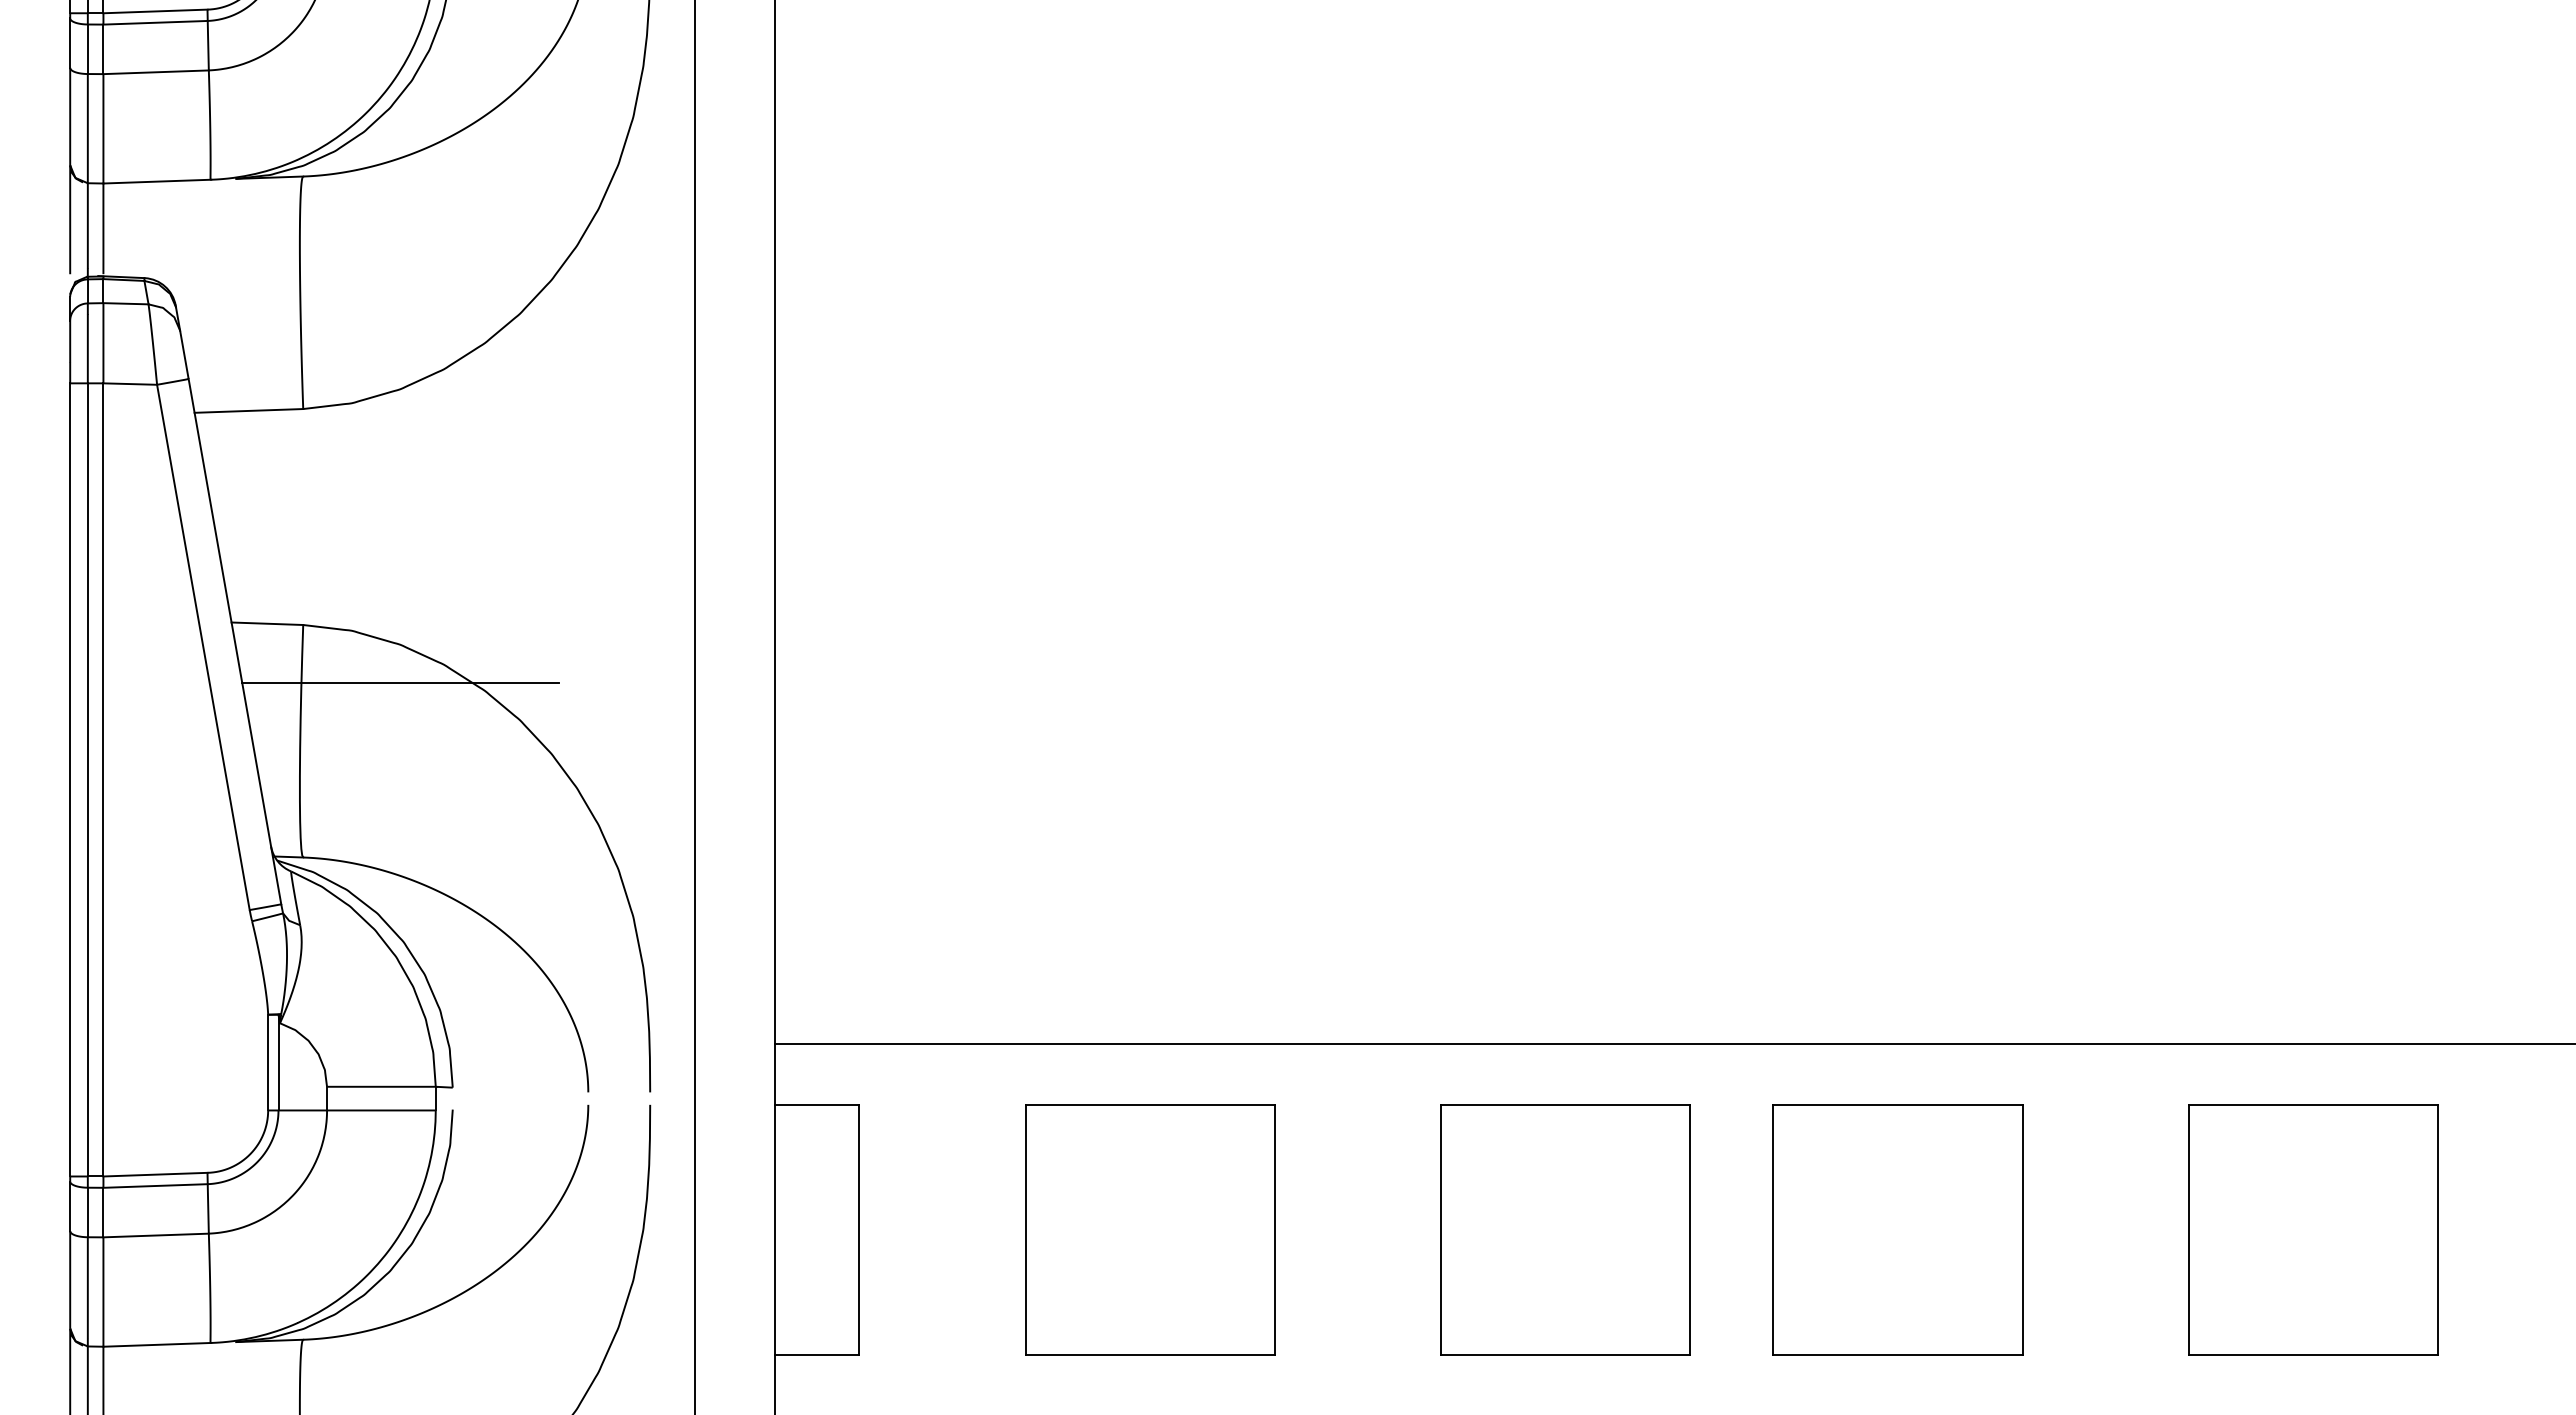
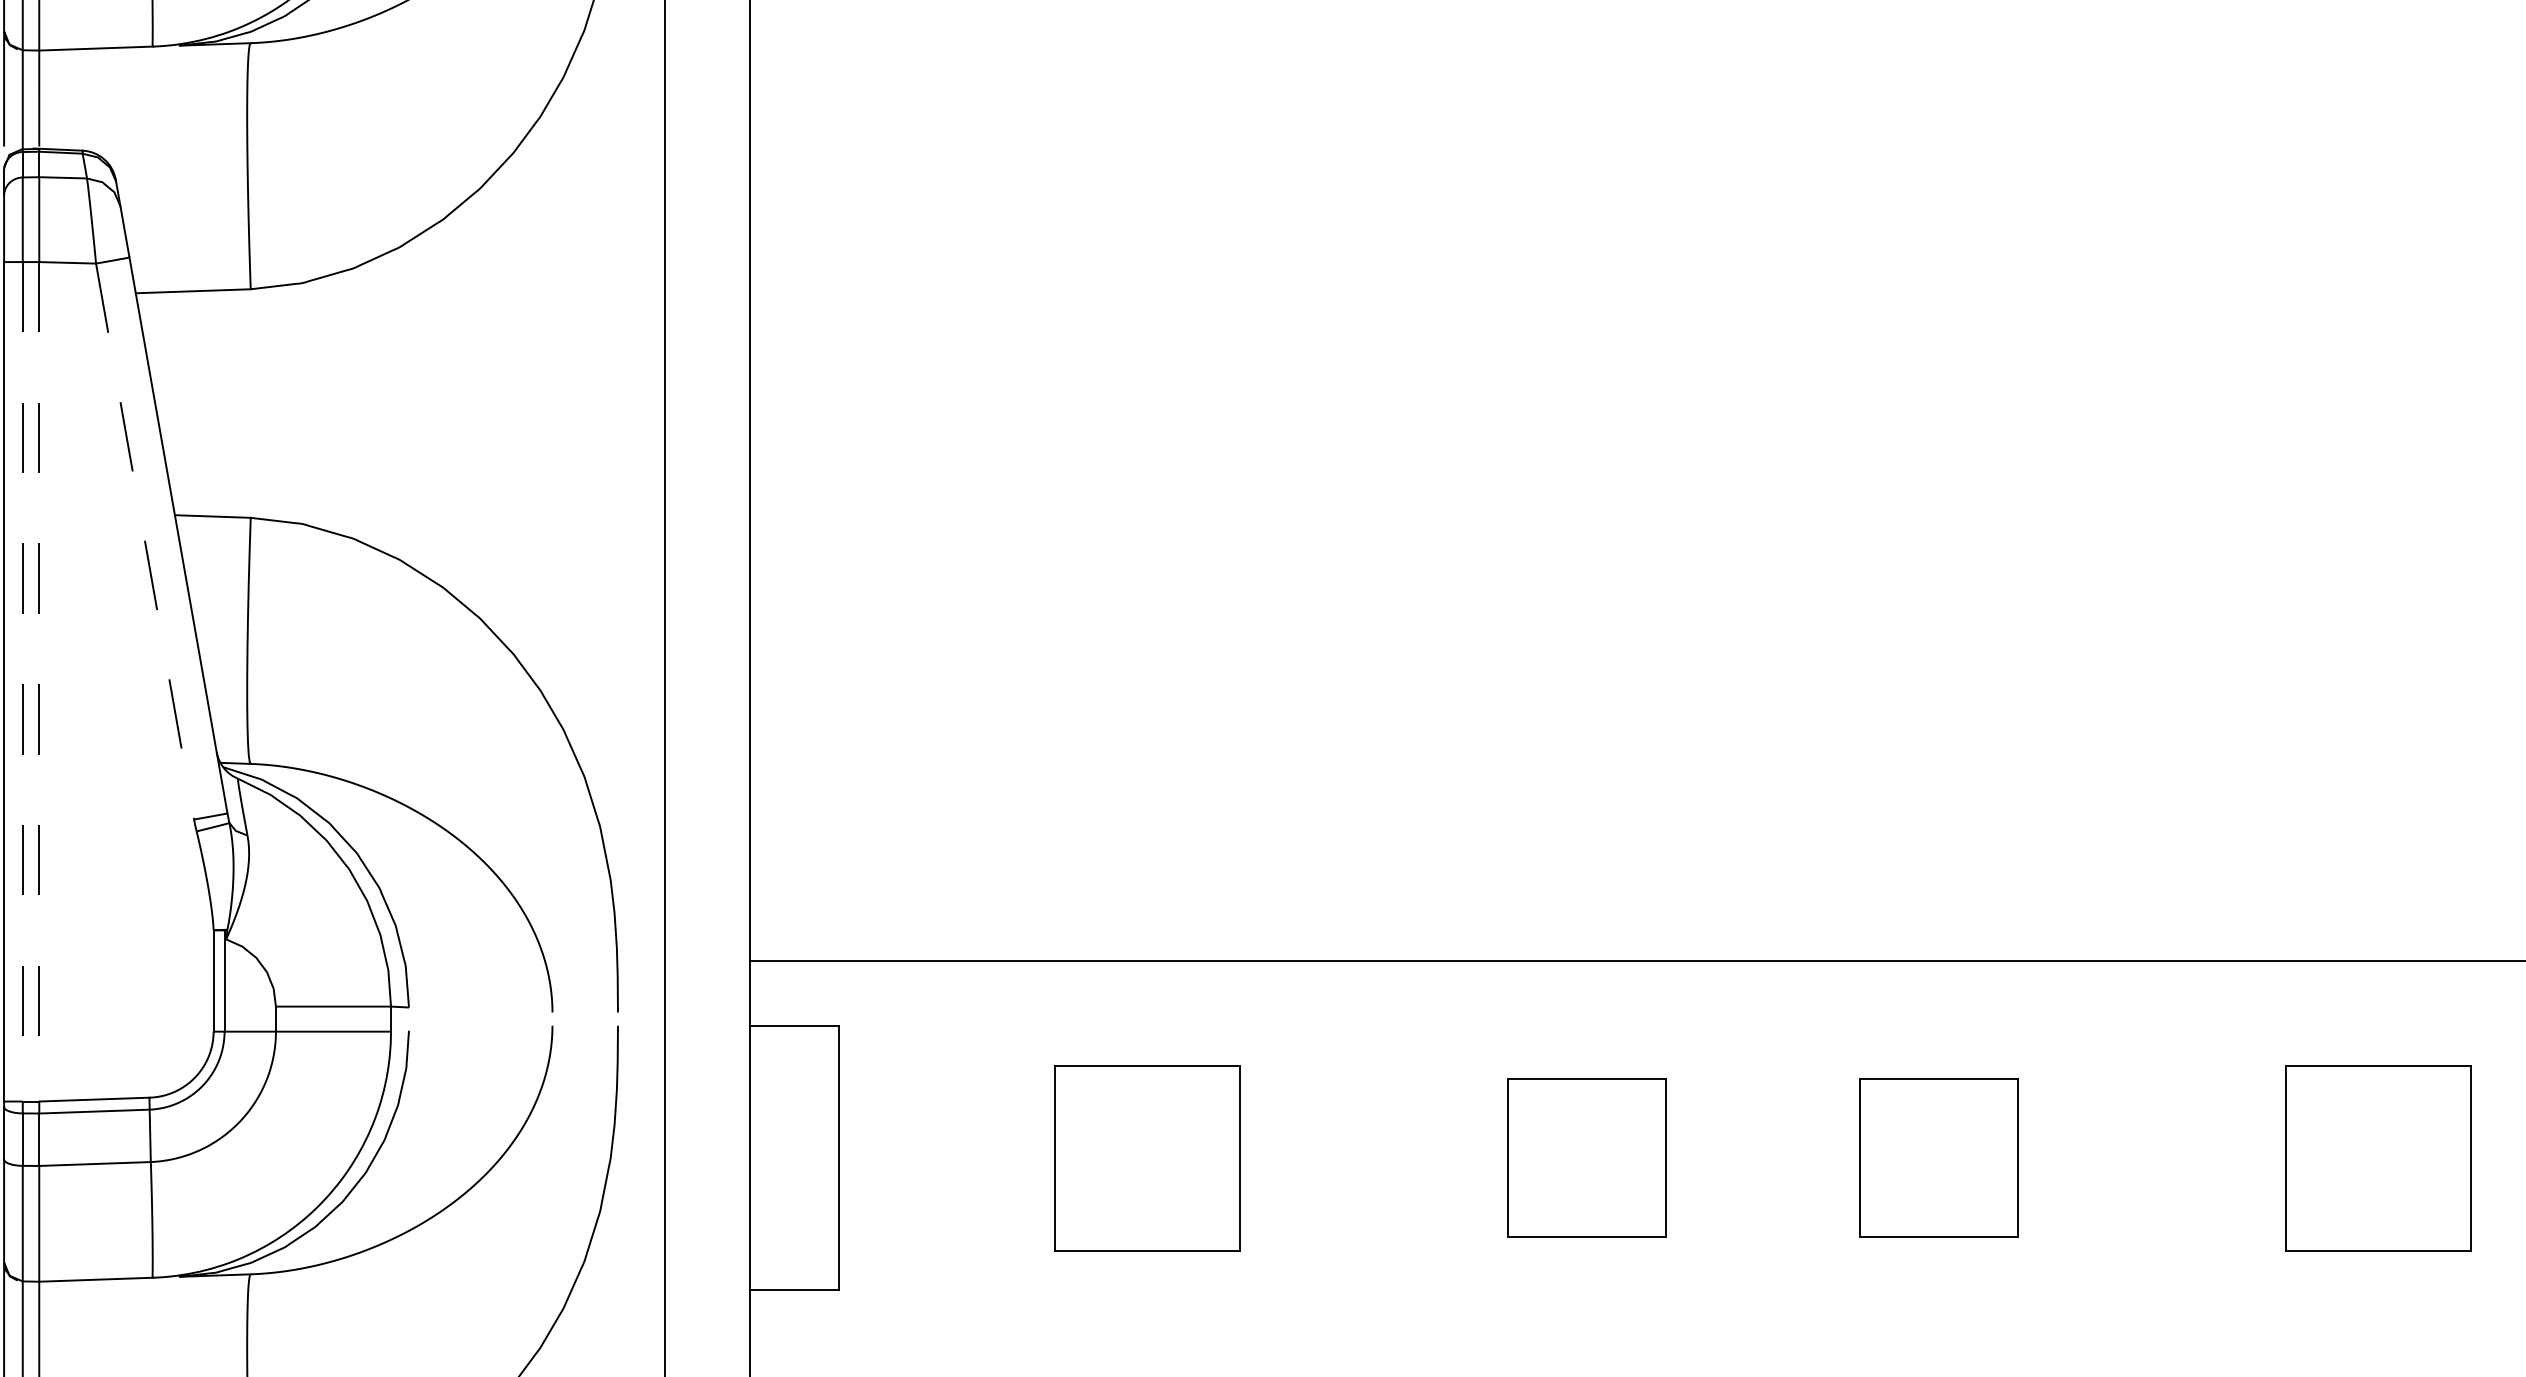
line: (203, 647) -> (145, 541), solid -> dashed
line: (400, 683) -> (353, 579), removed
line: (87, 779) -> (22, 681), solid -> dashed
line: (103, 779) -> (39, 681), solid -> dashed
part: (1150, 1229) -> (1147, 1157), size x0.7
part: (1565, 1229) -> (1586, 1157), size x0.6
part: (1897, 1229) -> (1938, 1157), size x0.6
part: (2313, 1229) -> (2378, 1157), size x0.7

